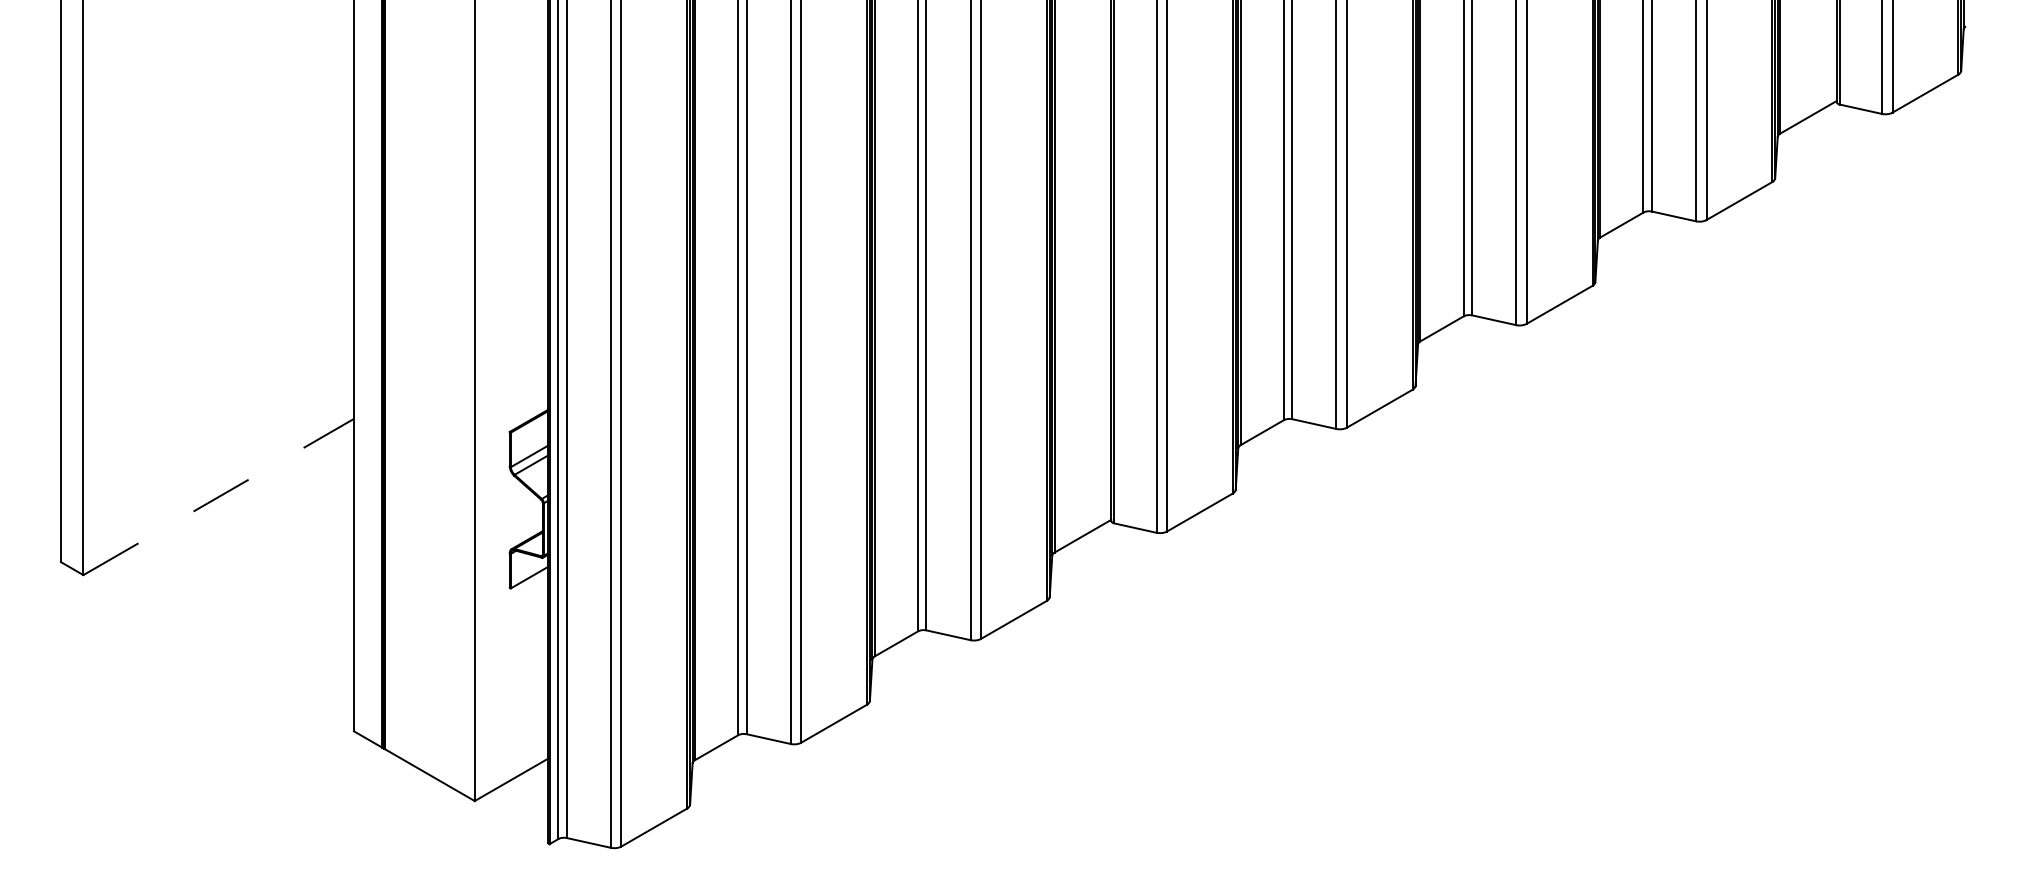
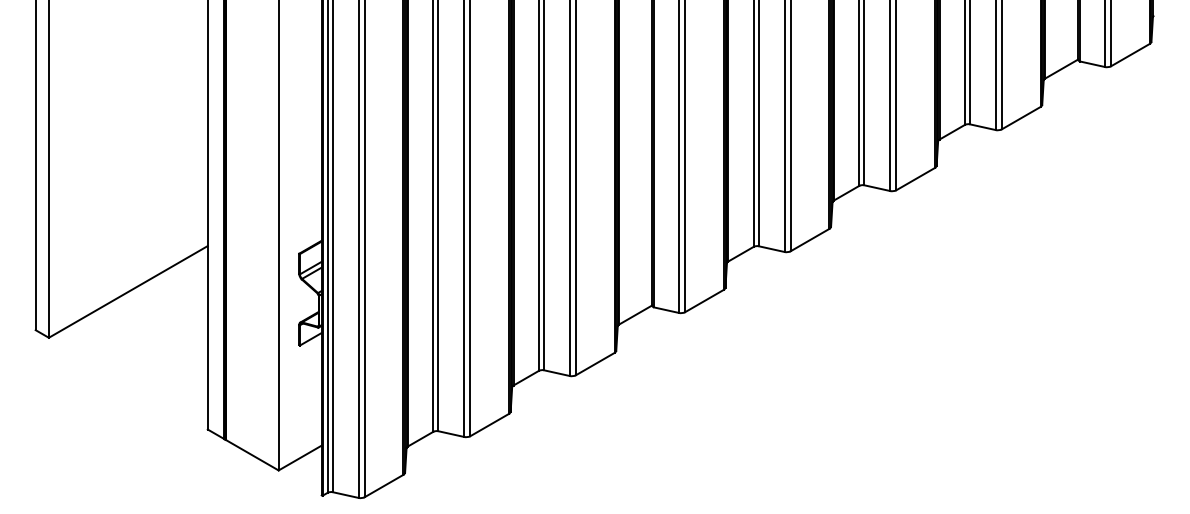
line: (219, 496) -> (128, 291), dashed -> solid

